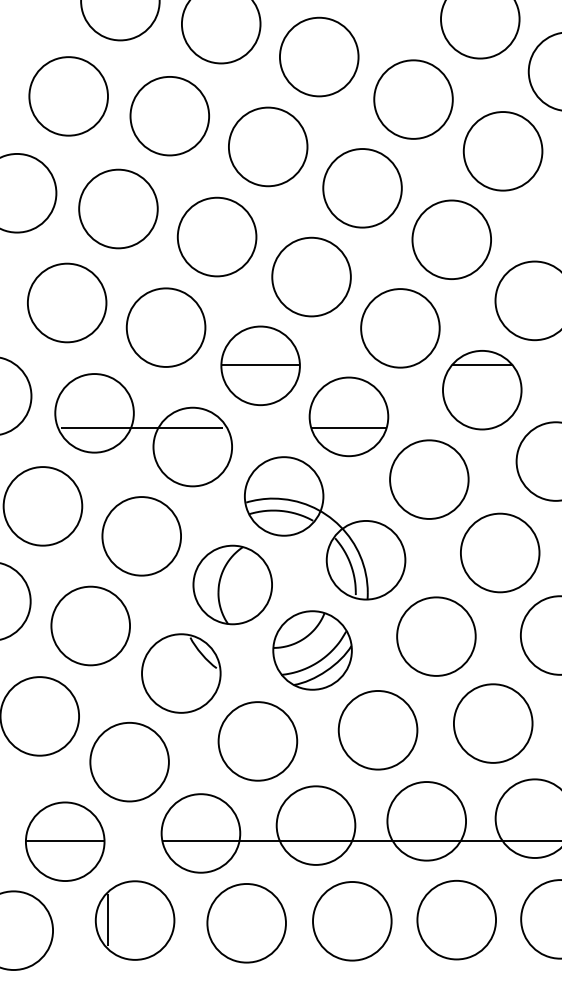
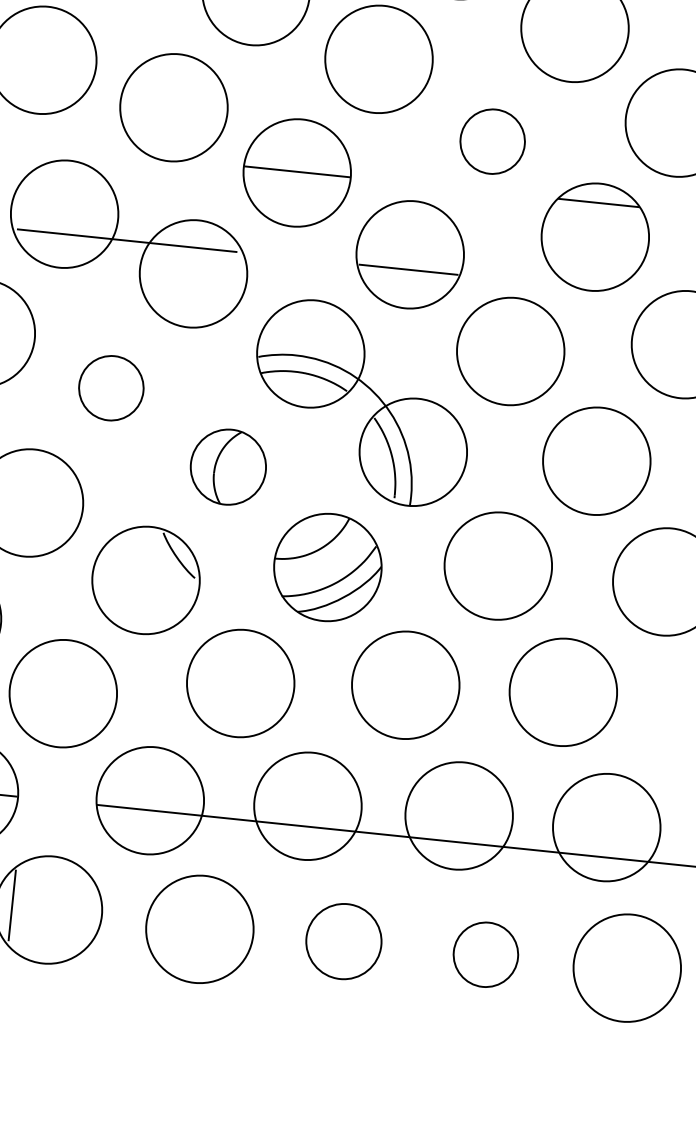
part: (400, 328) -> (492, 141), size x0.6
part: (141, 536) -> (111, 388), size x0.6
part: (232, 584) -> (228, 466), size x0.7
part: (456, 920) -> (485, 955), size x0.6
part: (352, 921) -> (344, 941), size x0.7

